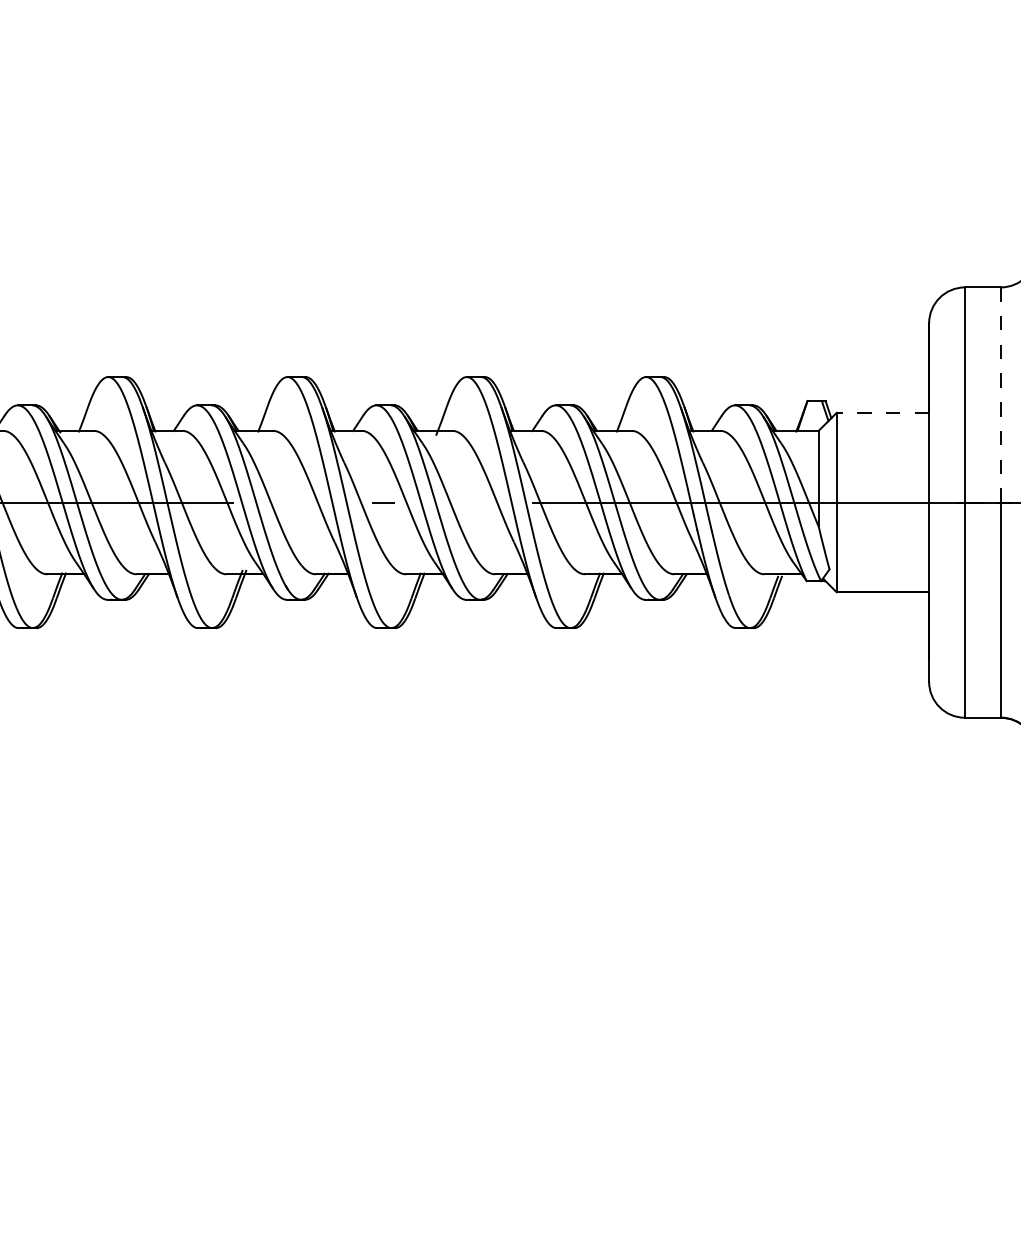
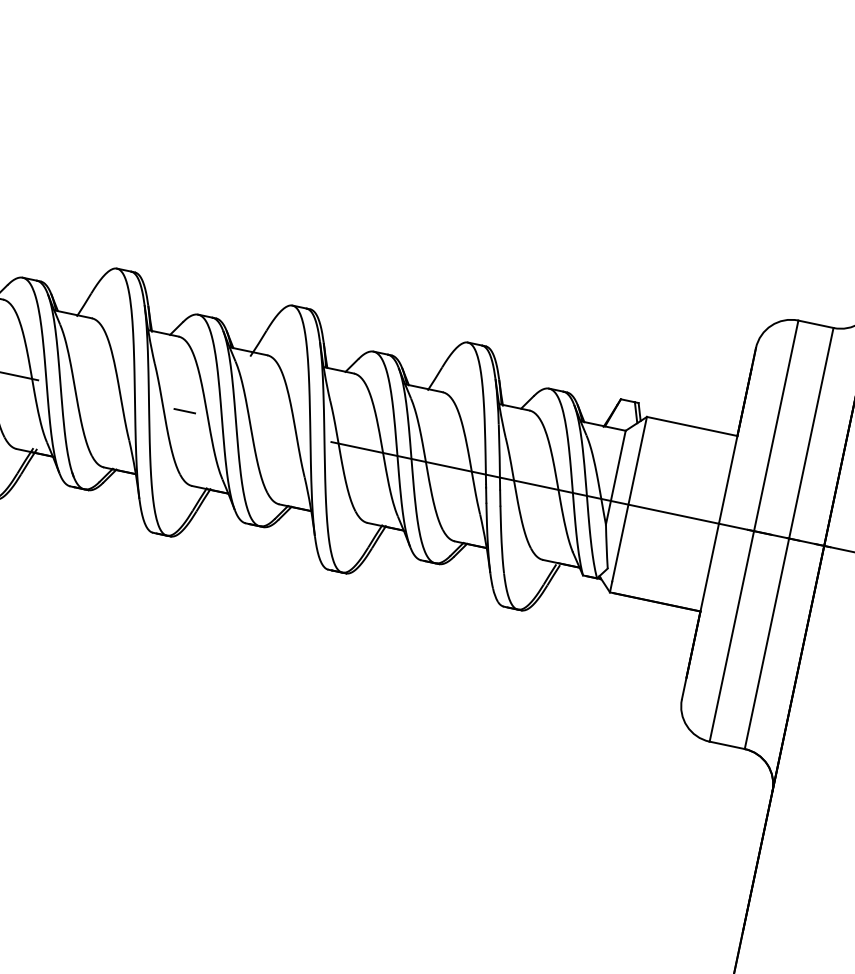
line: (1000, 395) -> (810, 433), dashed -> solid
line: (882, 412) -> (691, 425), dashed -> solid

